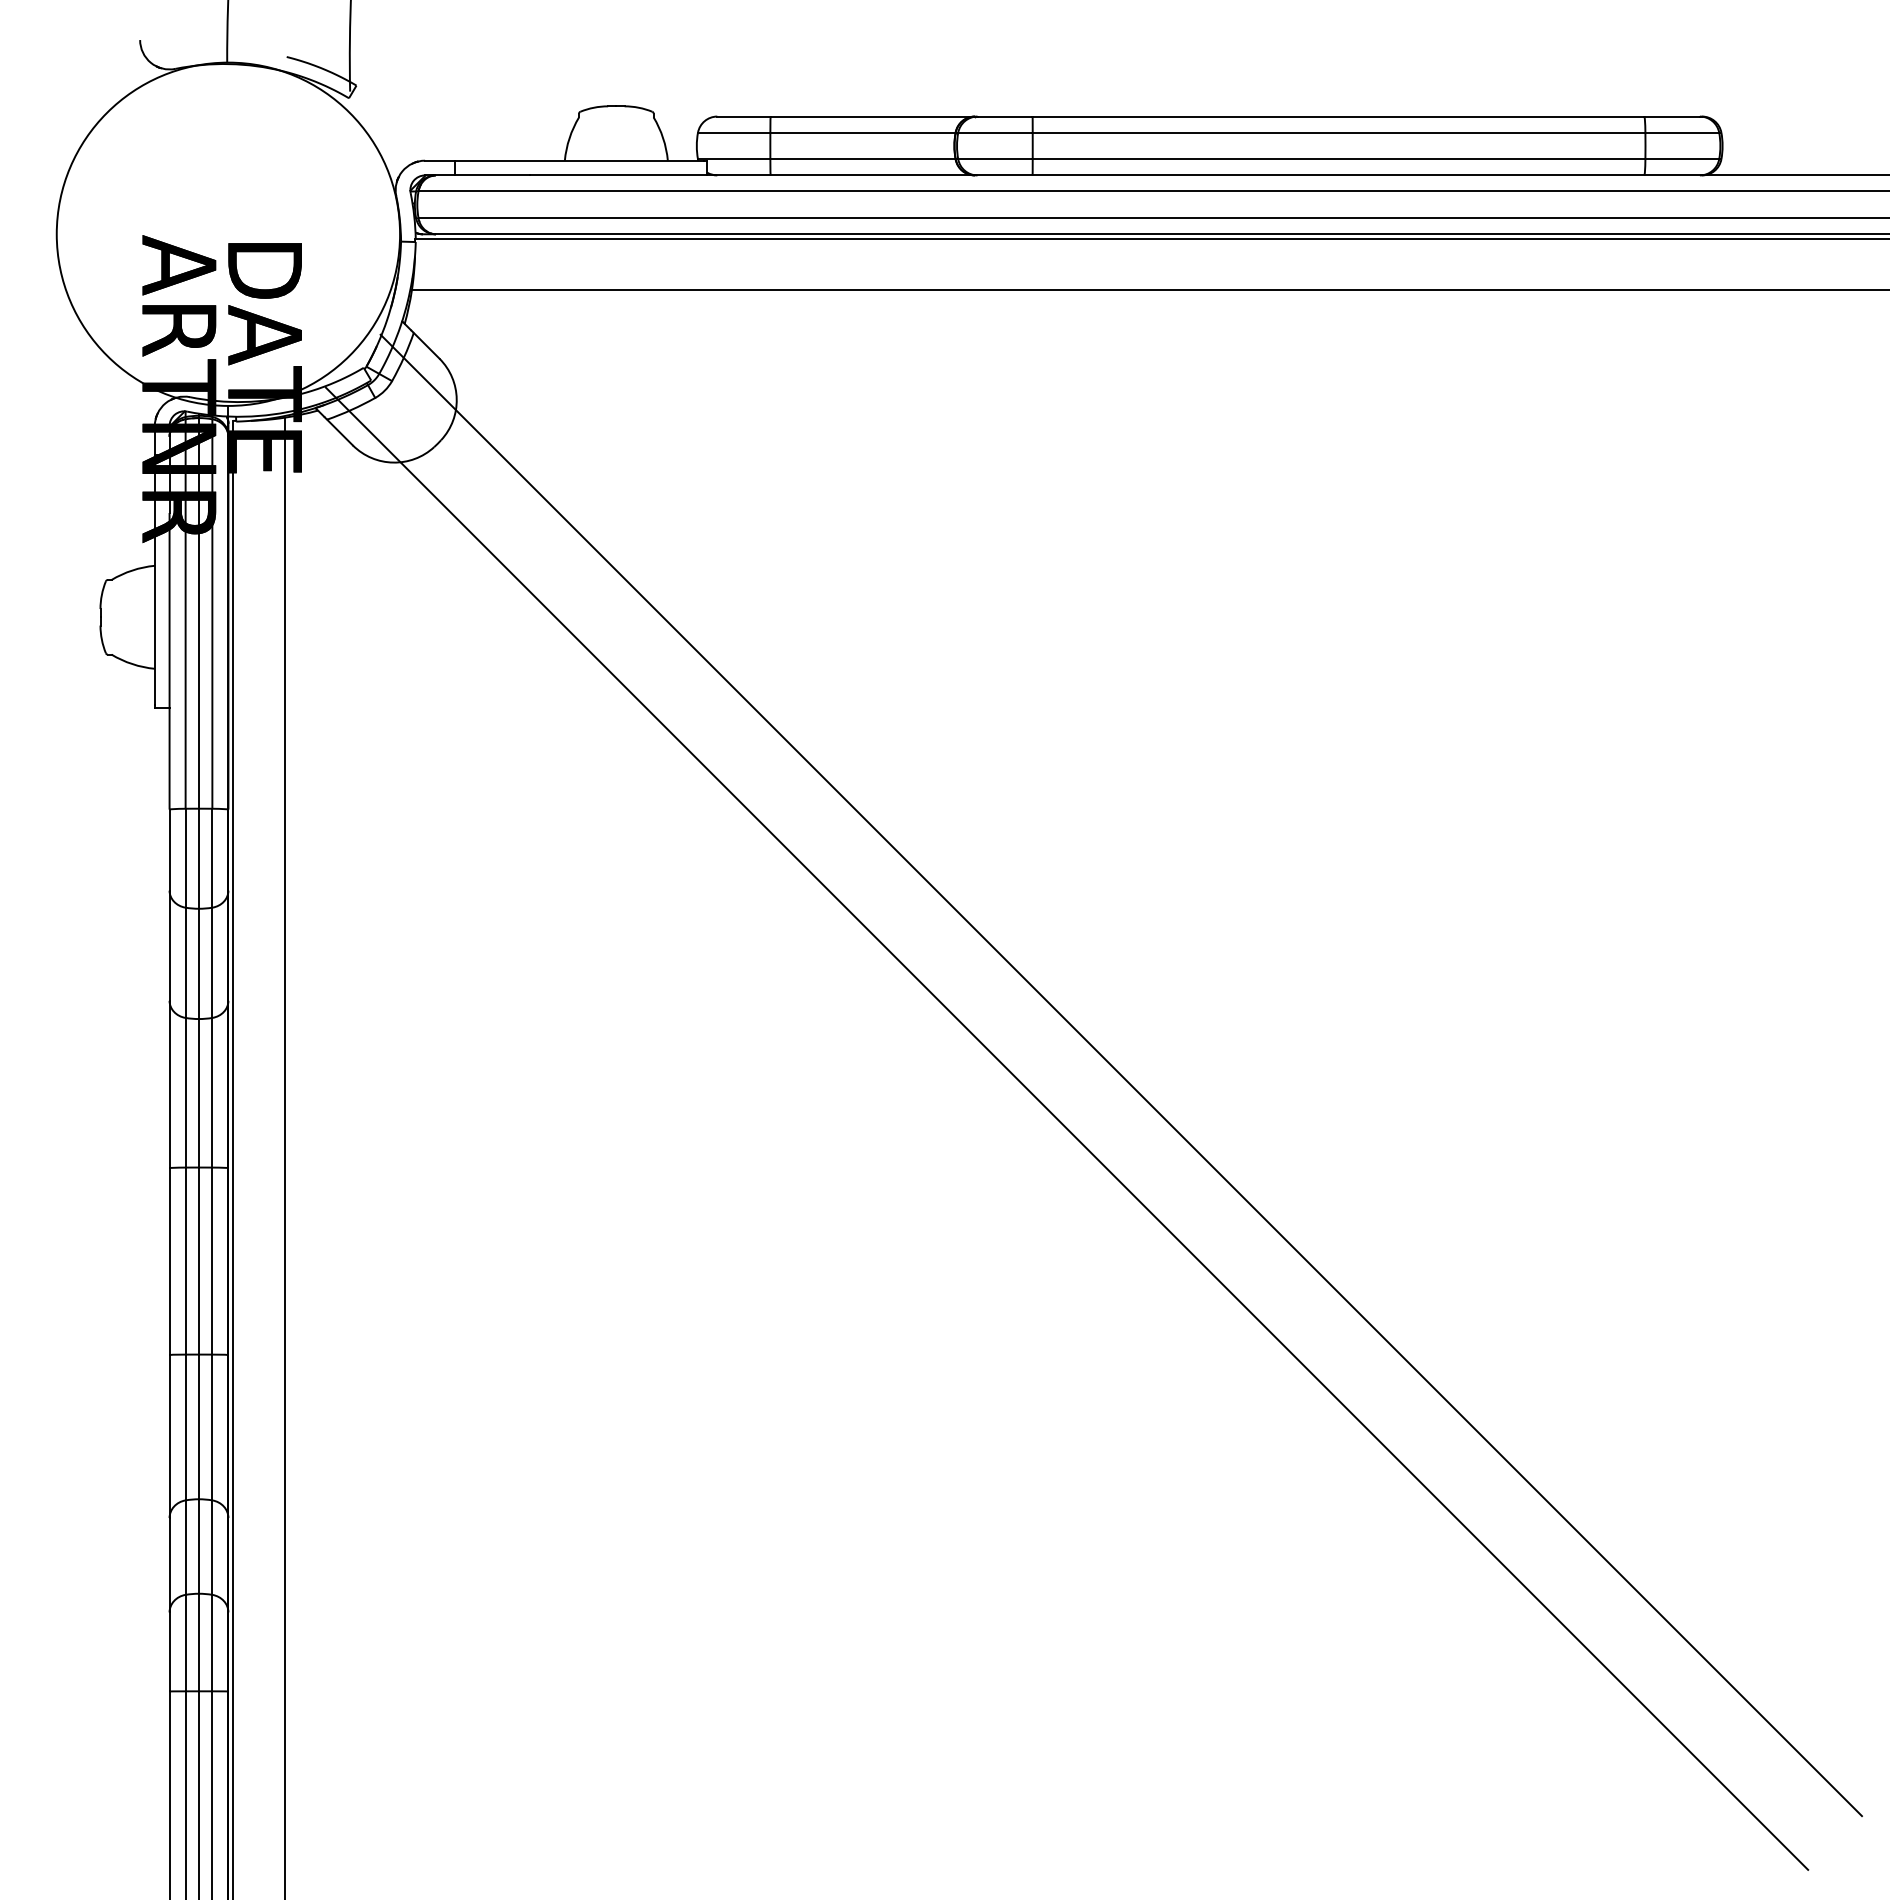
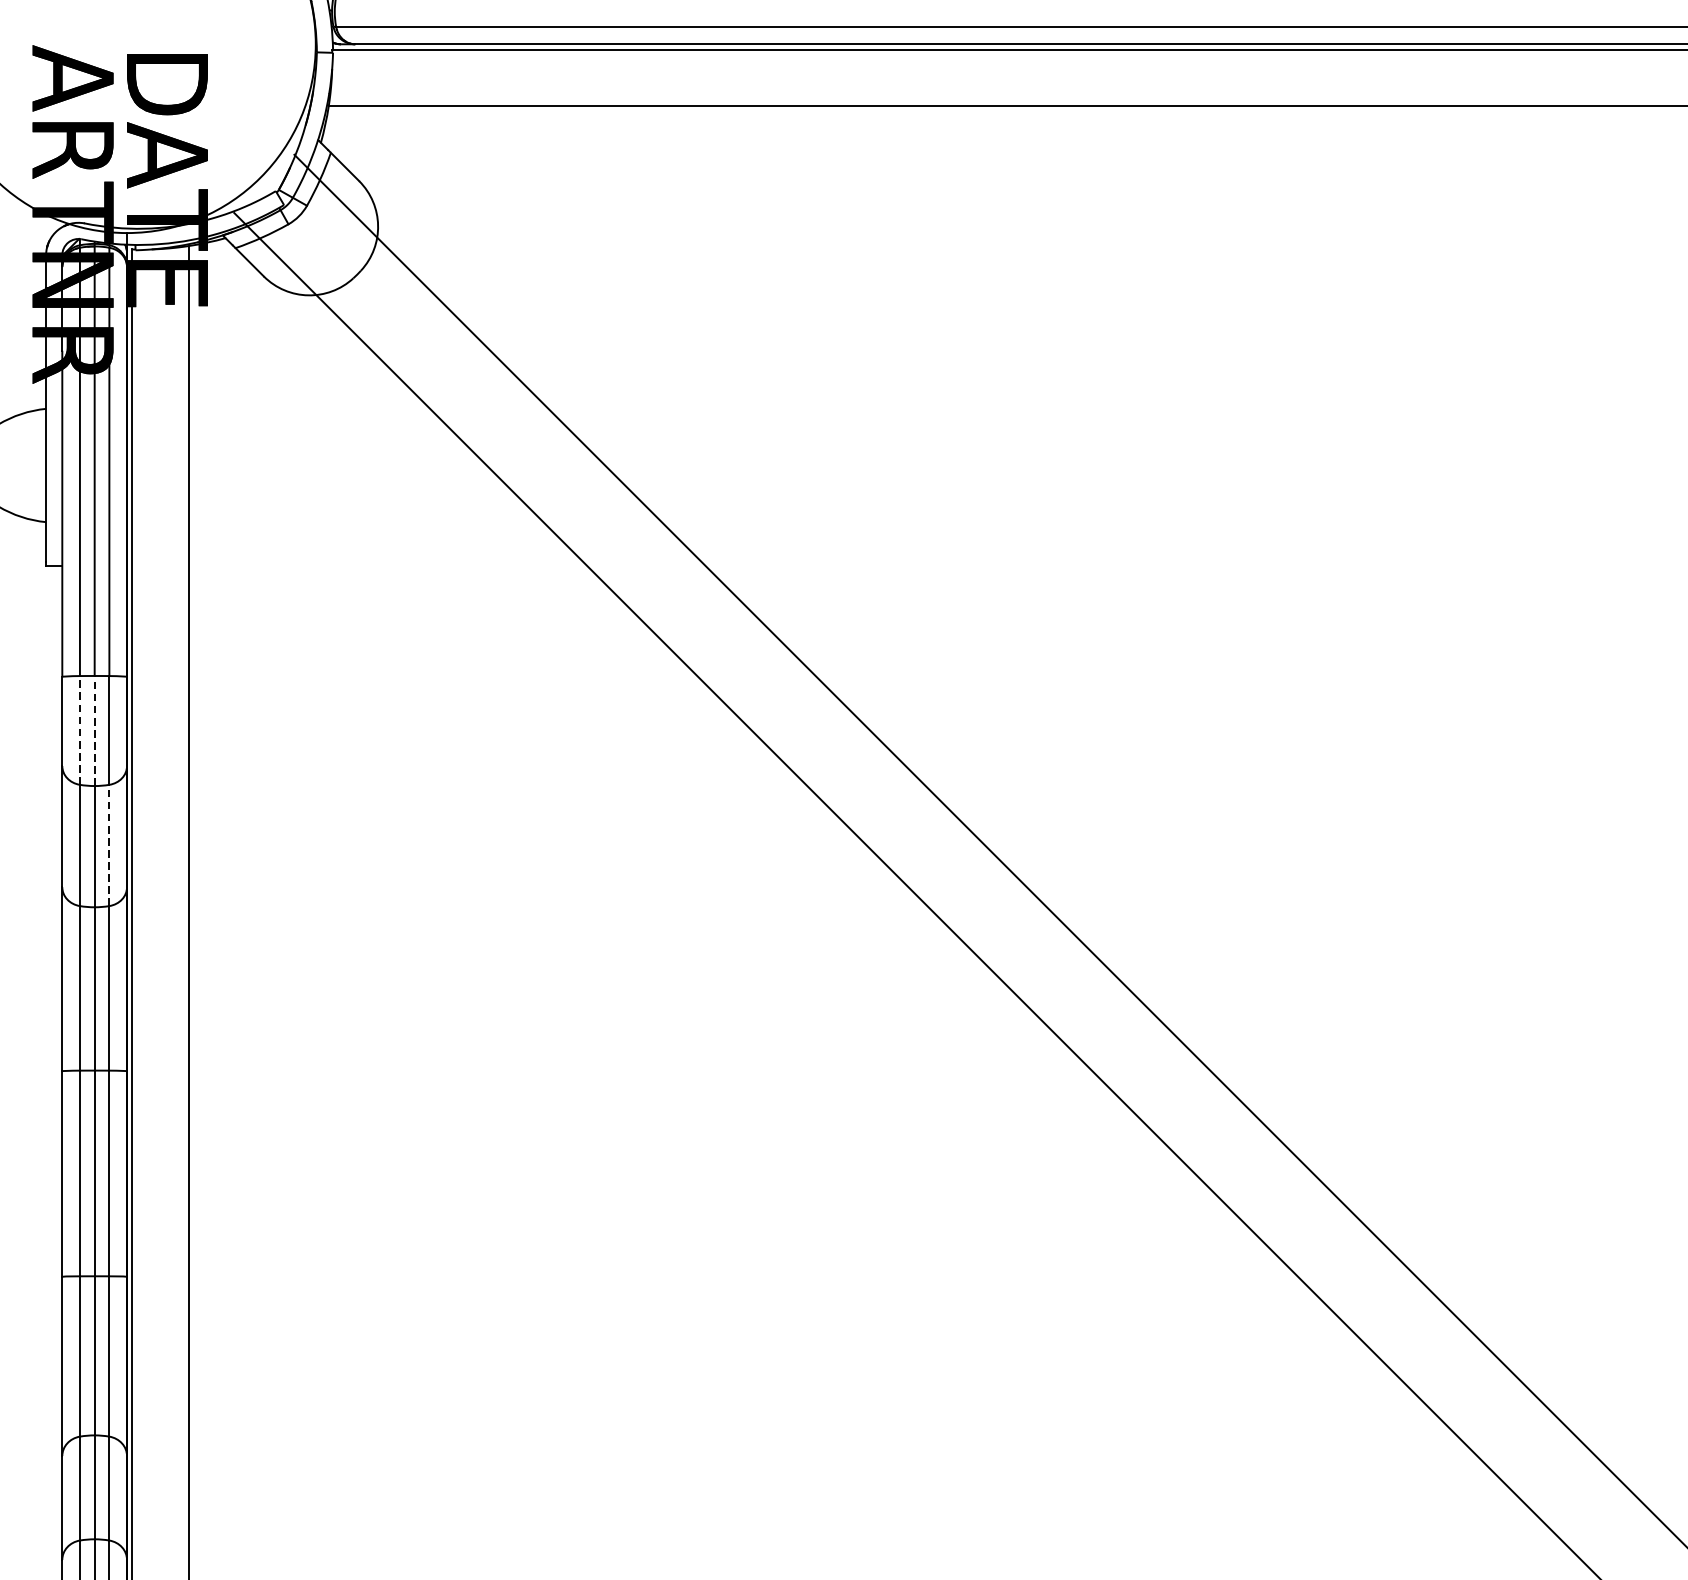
line: (185, 857) -> (79, 729), solid -> dashed
line: (199, 858) -> (95, 730), solid -> dashed
line: (212, 962) -> (109, 845), solid -> dashed

